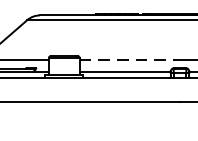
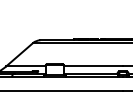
line: (129, 59) -> (93, 66), dashed -> solid

